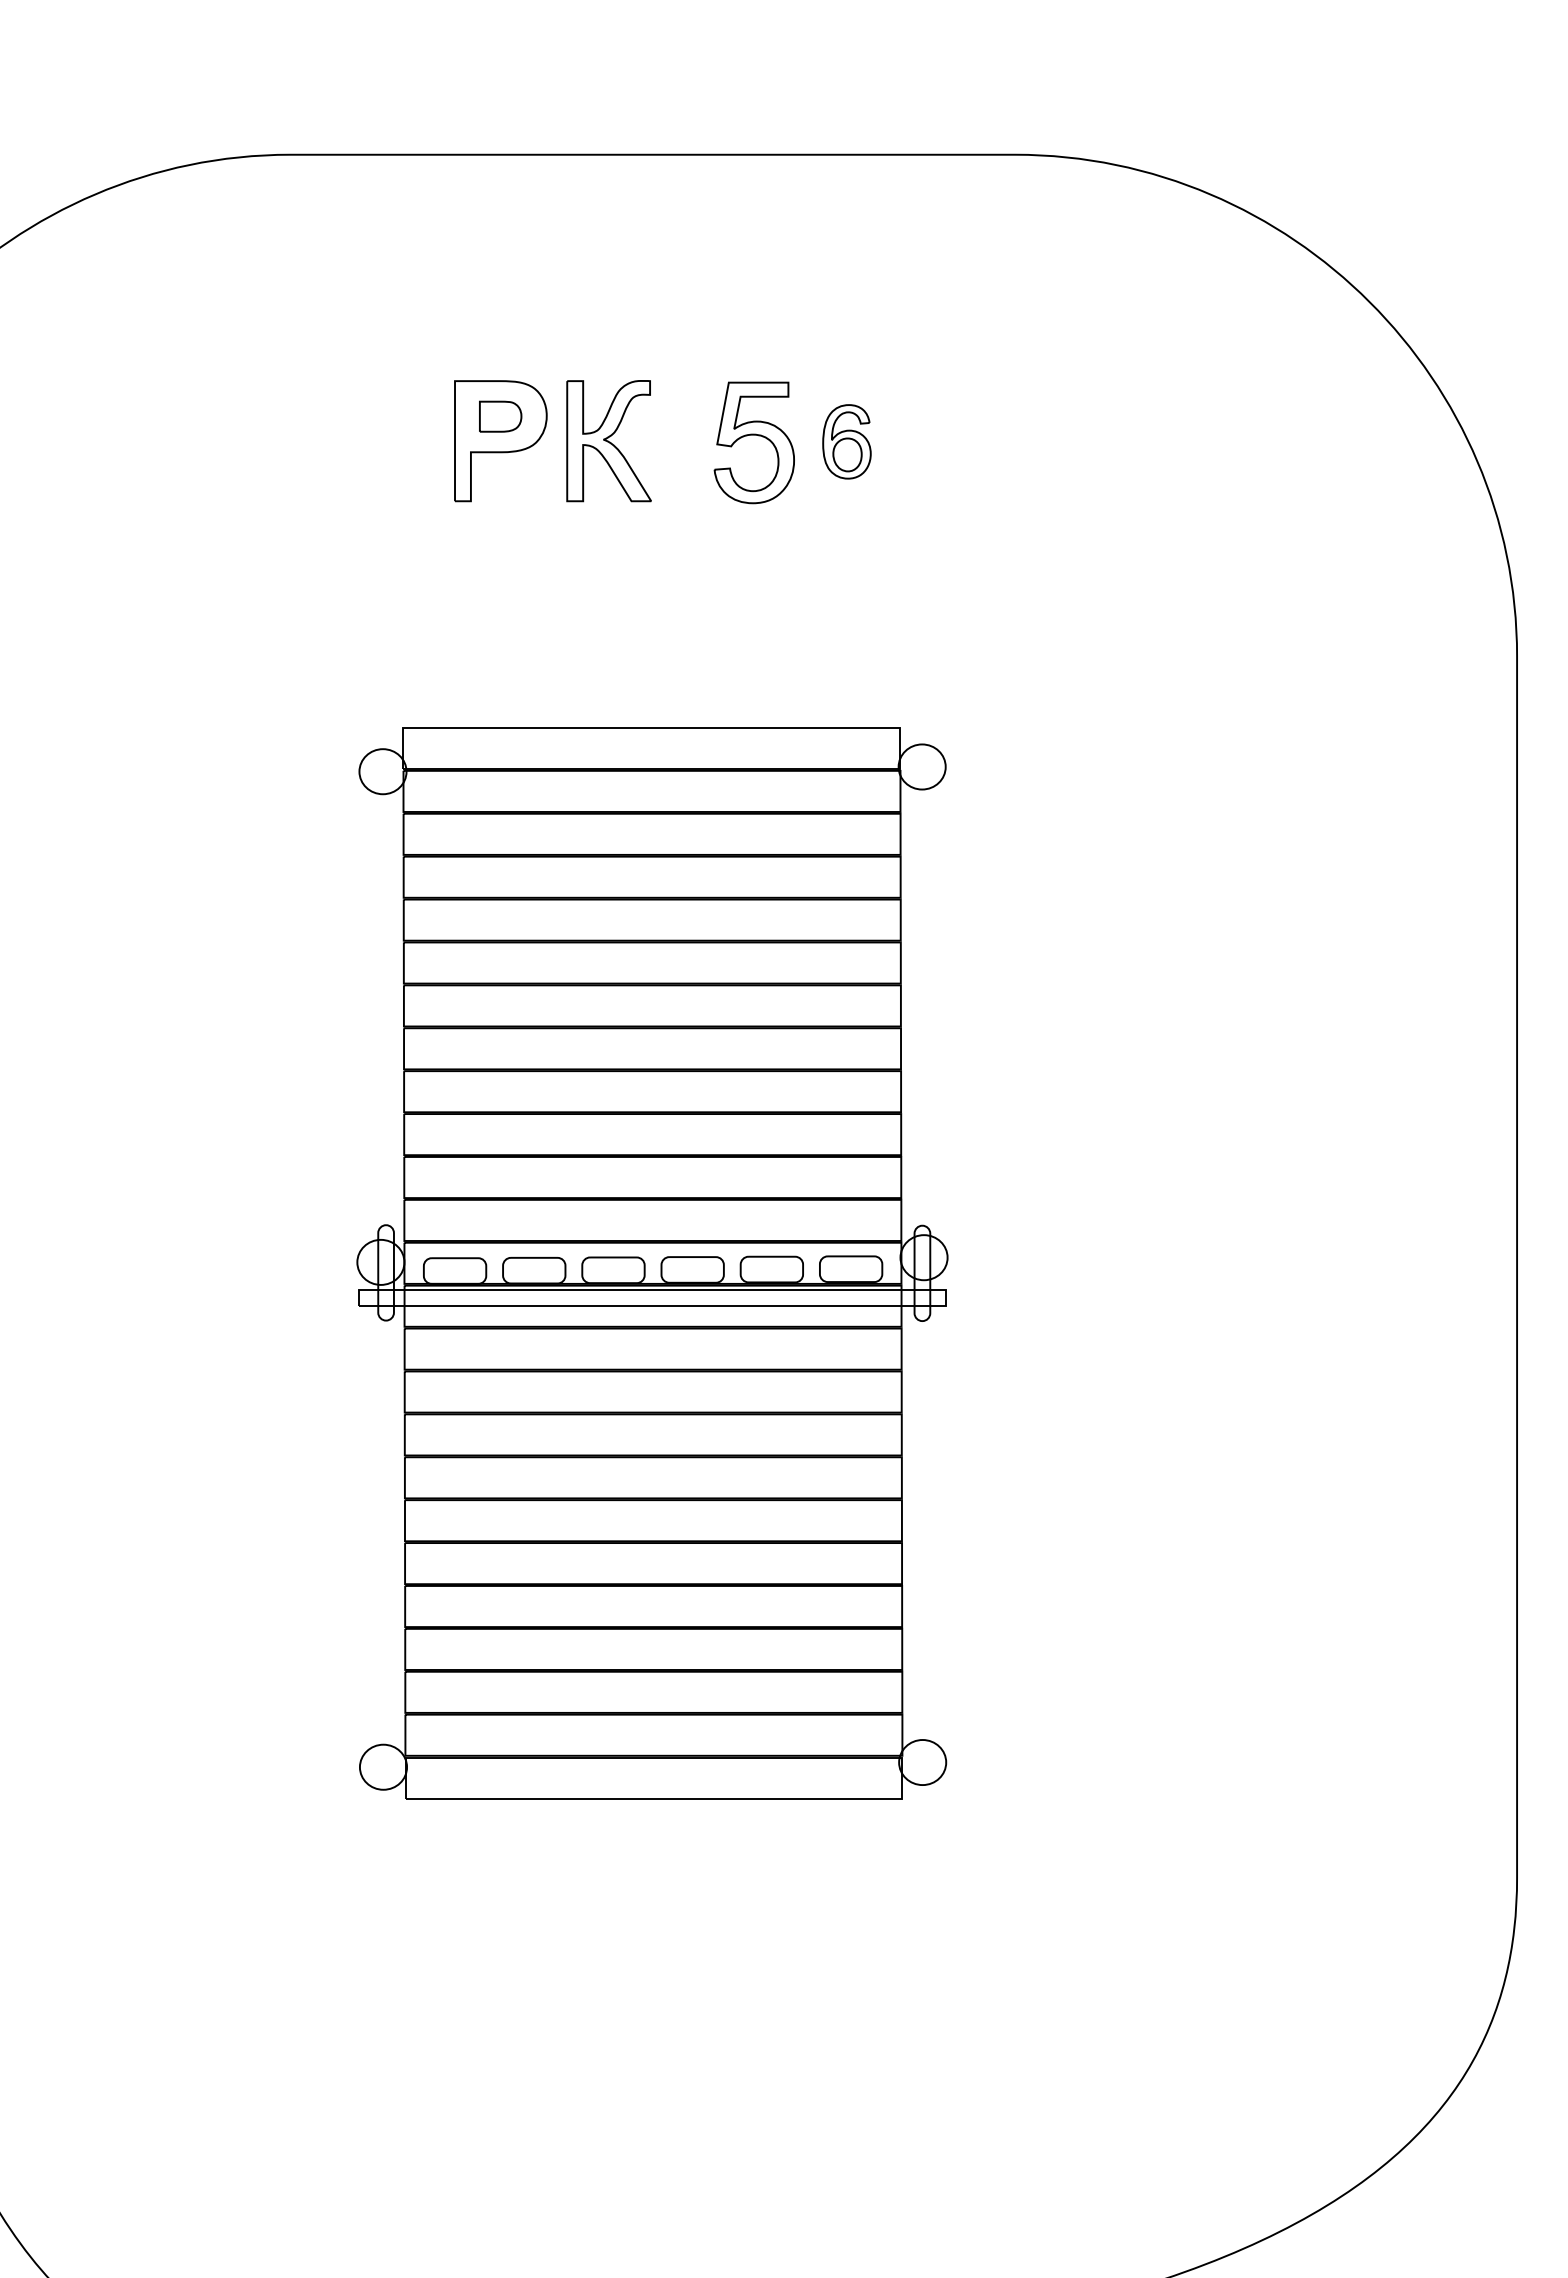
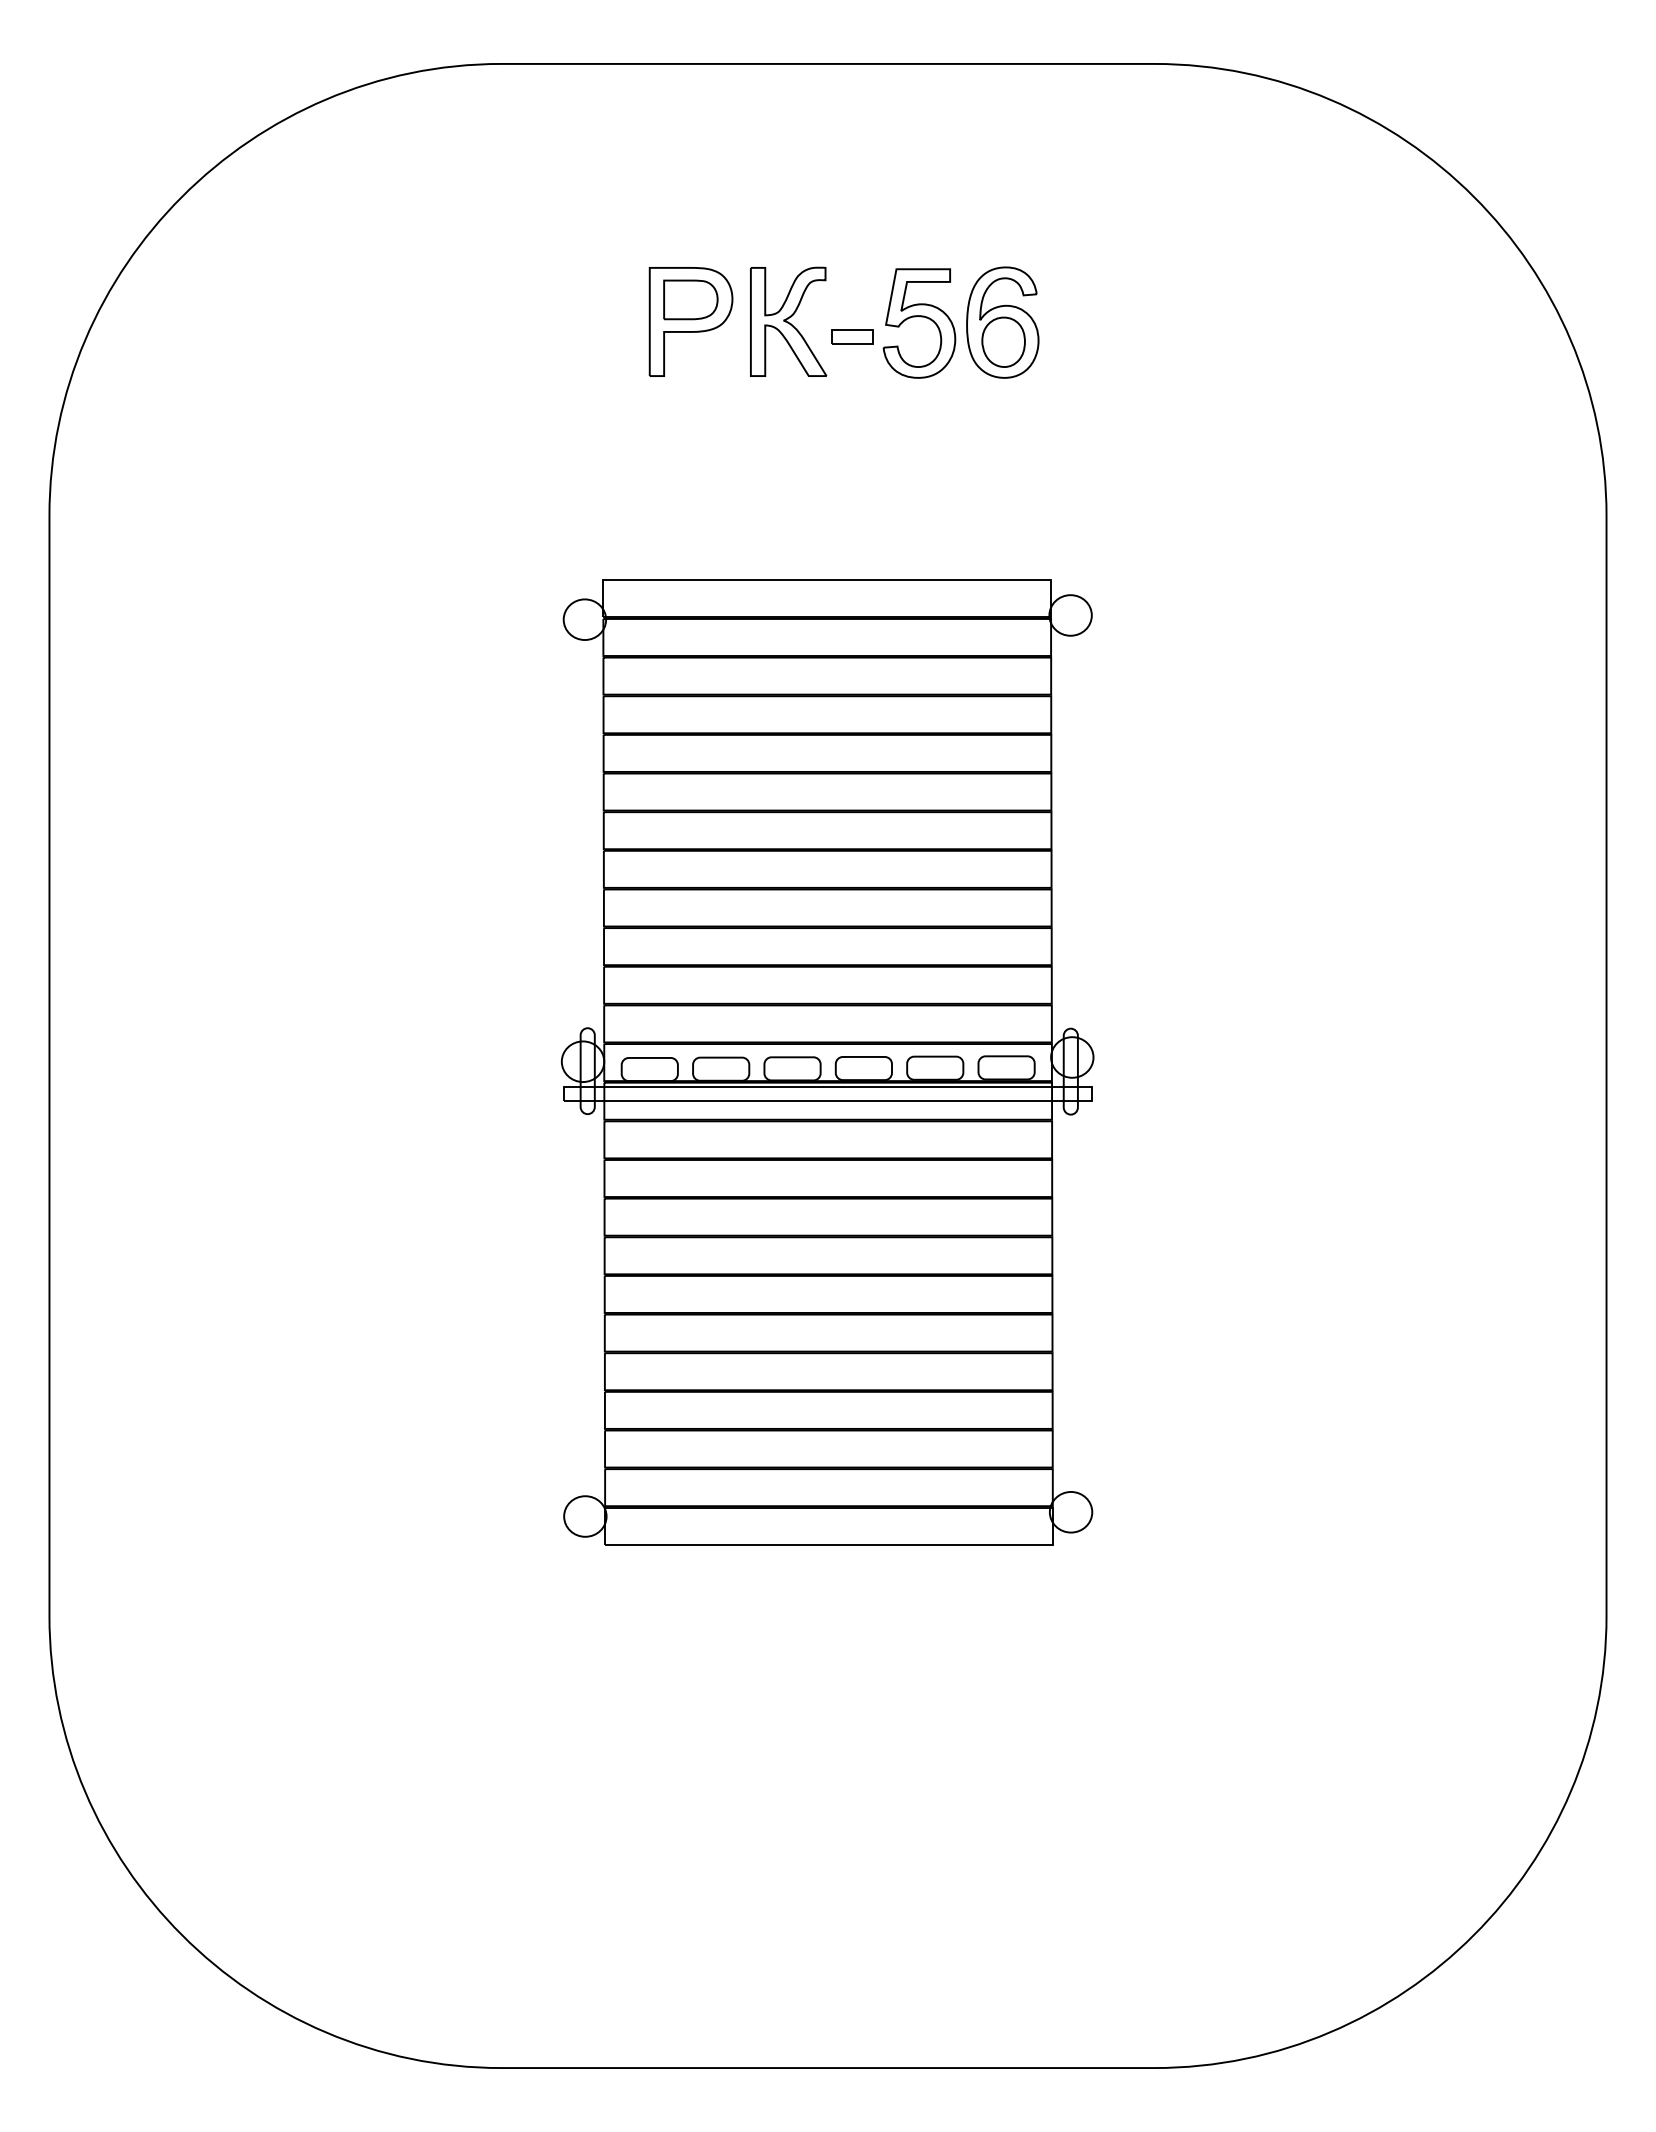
part: (500, 416) -> (690, 299), size x1.43
part: (846, 441) -> (1002, 322), size x1.67
part: (680, 457) -> (852, 336), added

